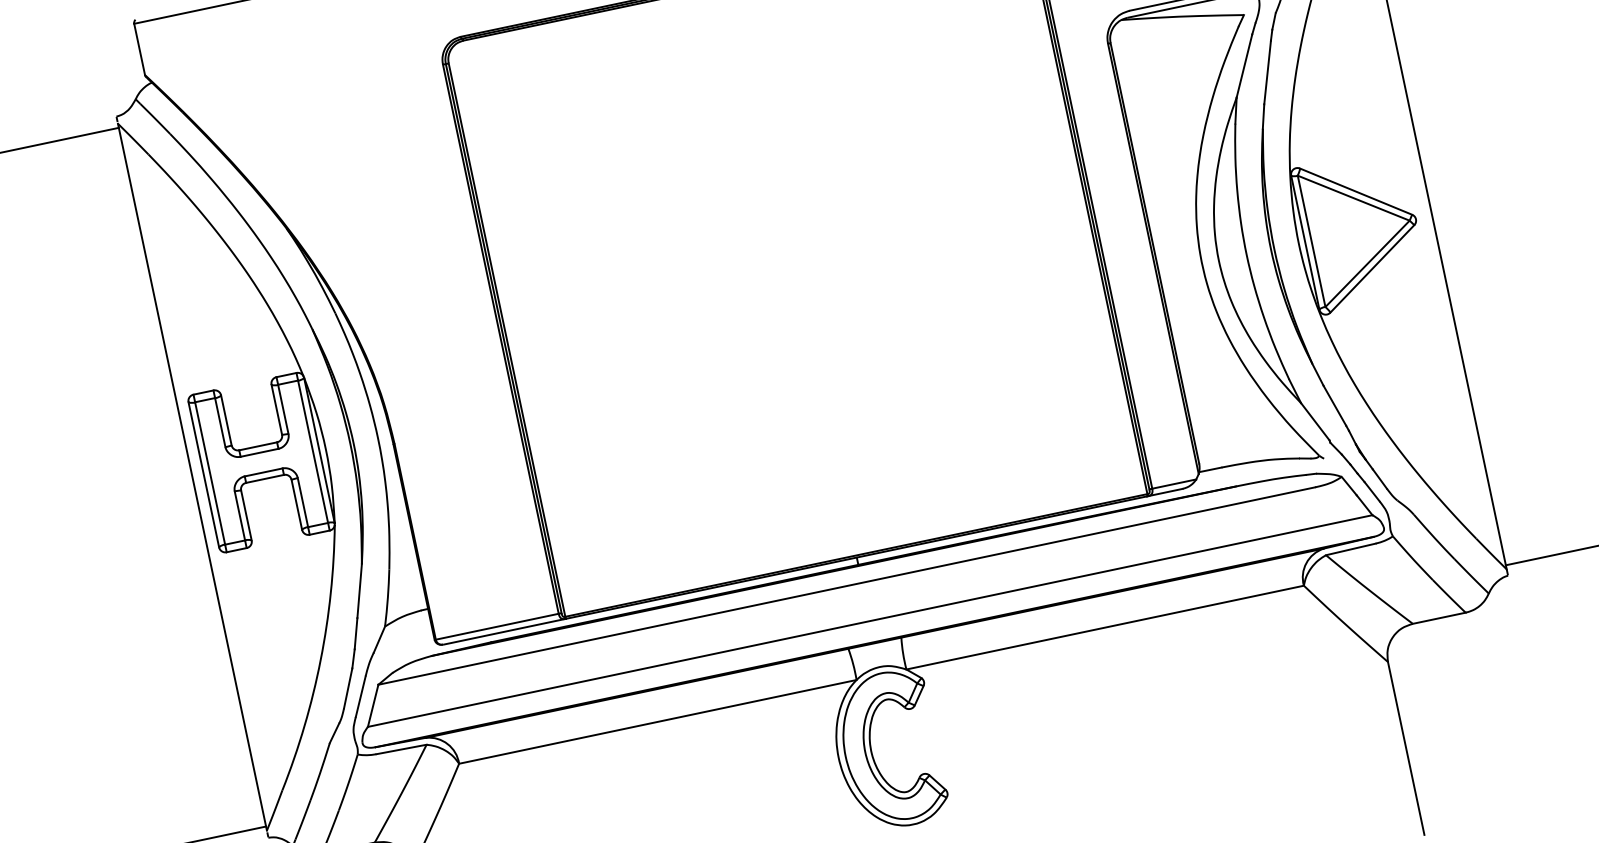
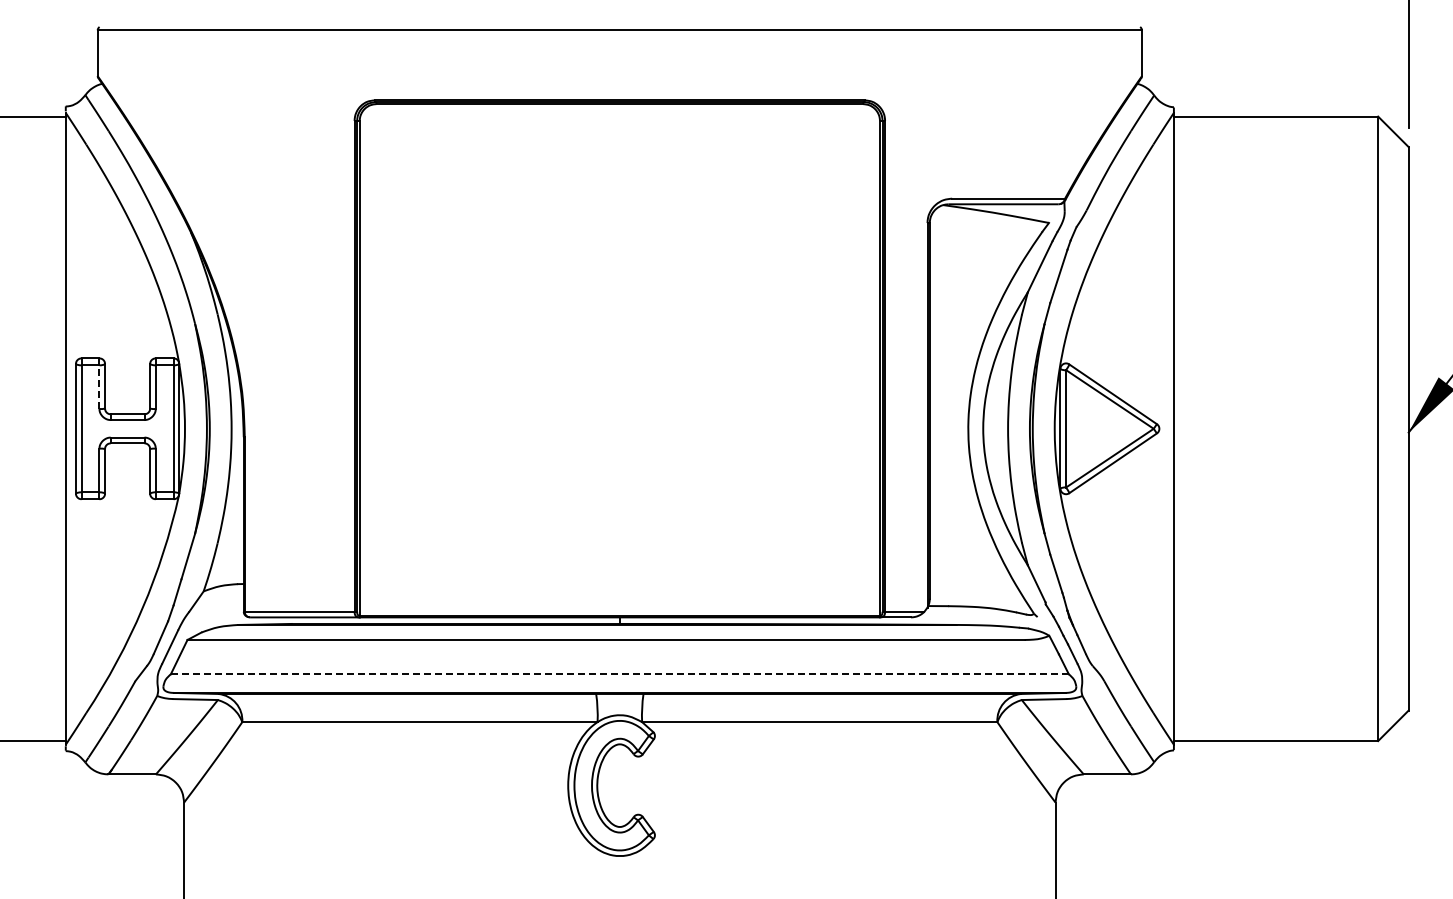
line: (220, 423) -> (99, 387), solid -> dashed
line: (869, 621) -> (619, 674), solid -> dashed

